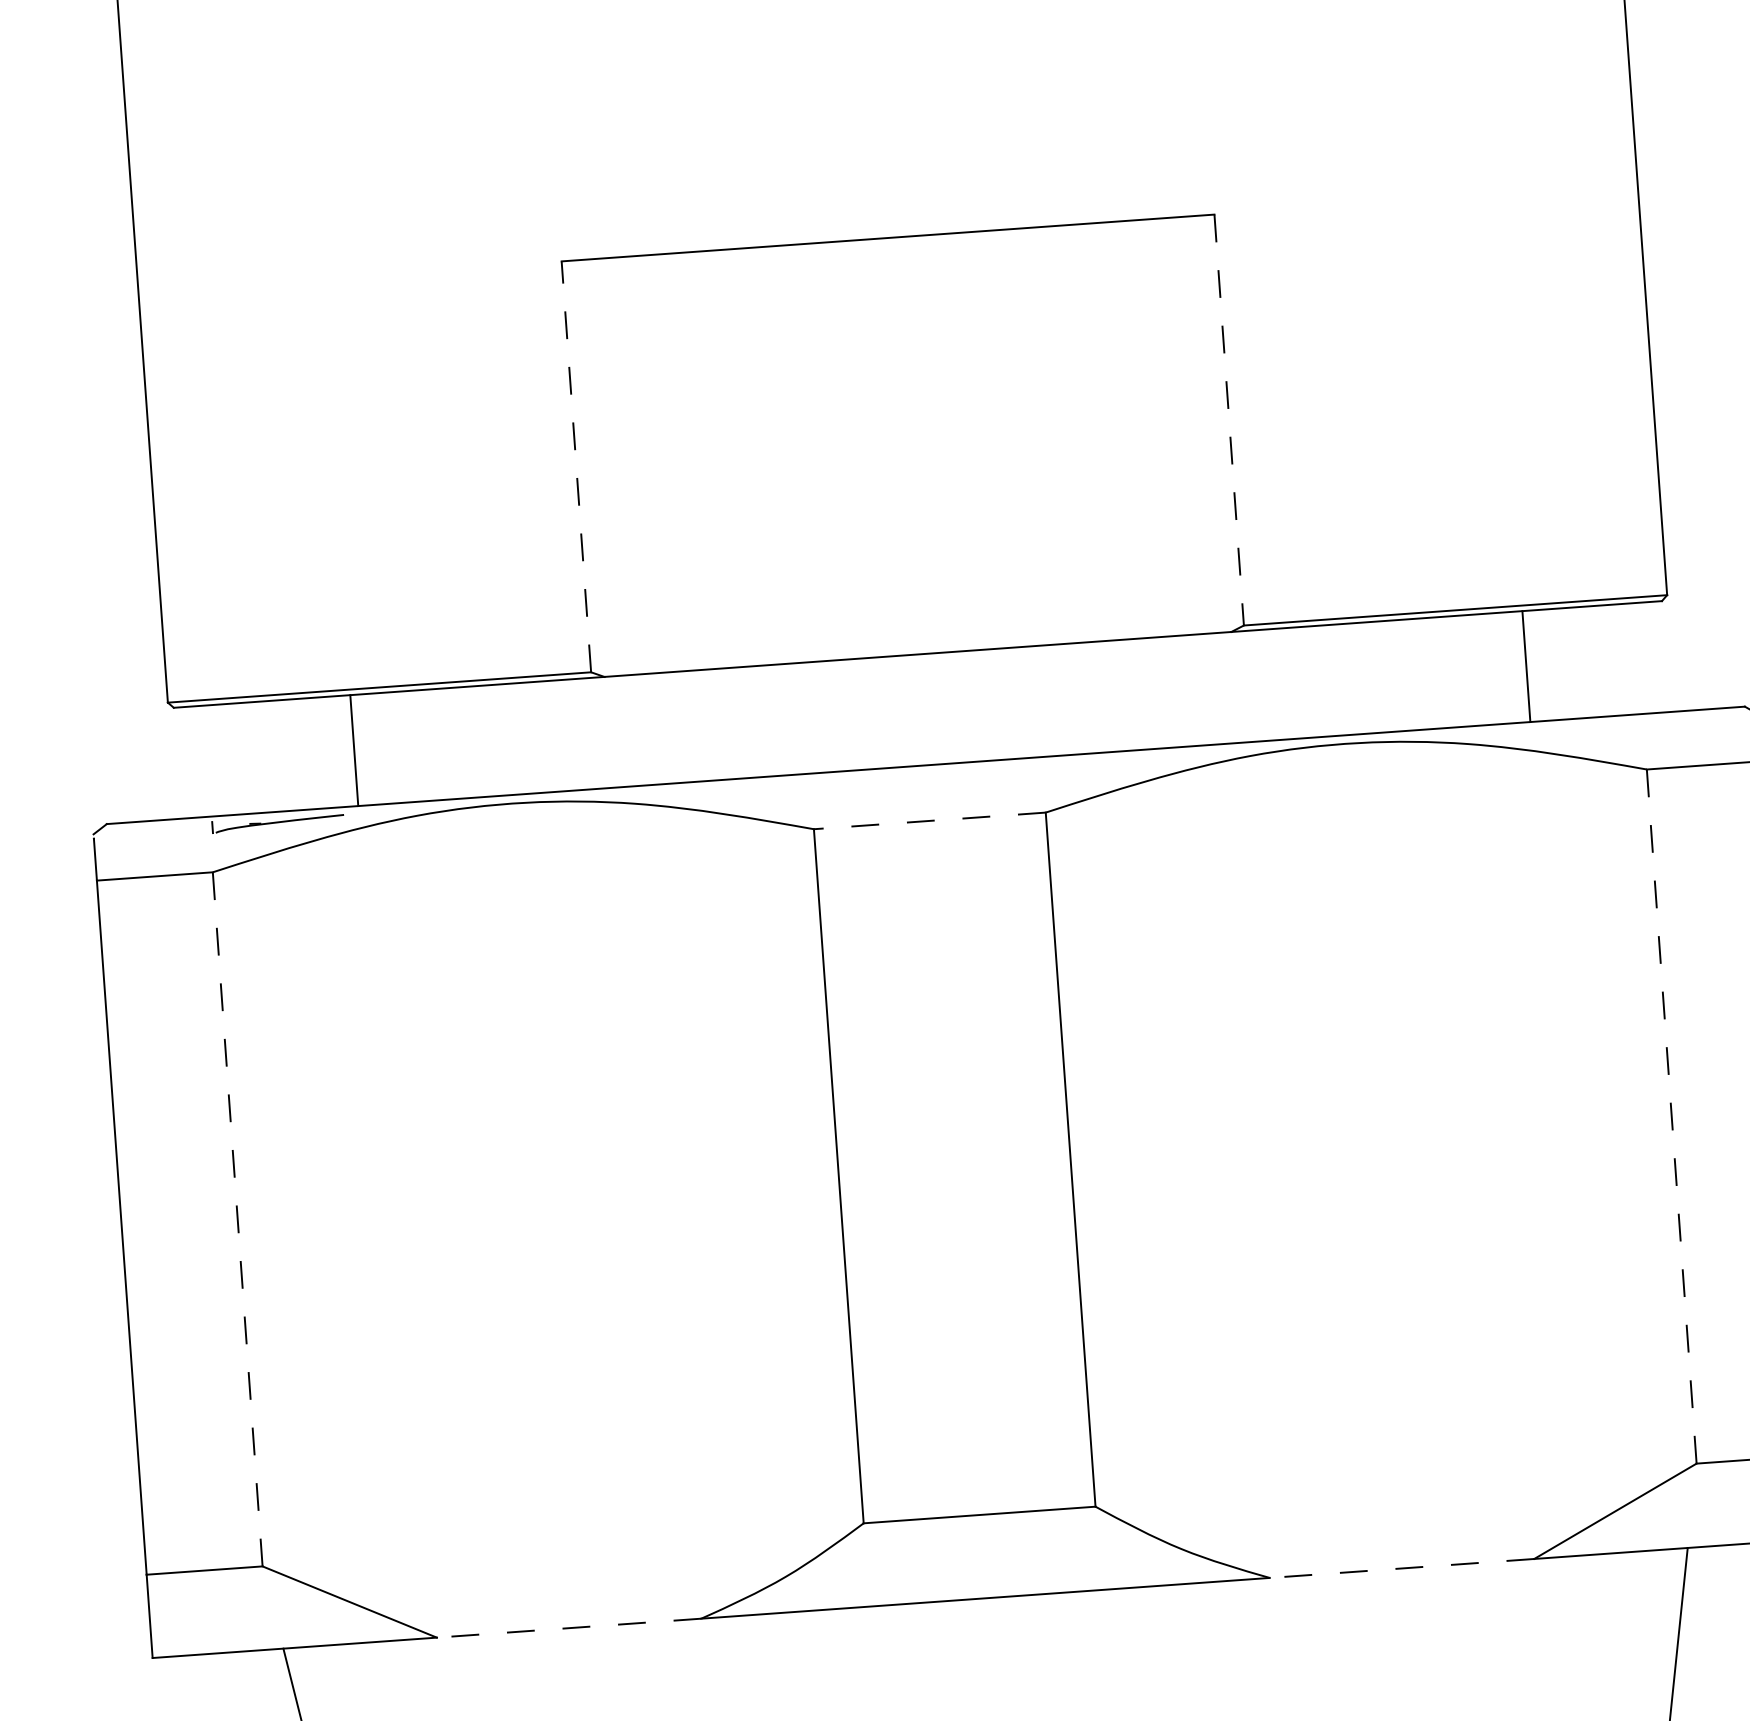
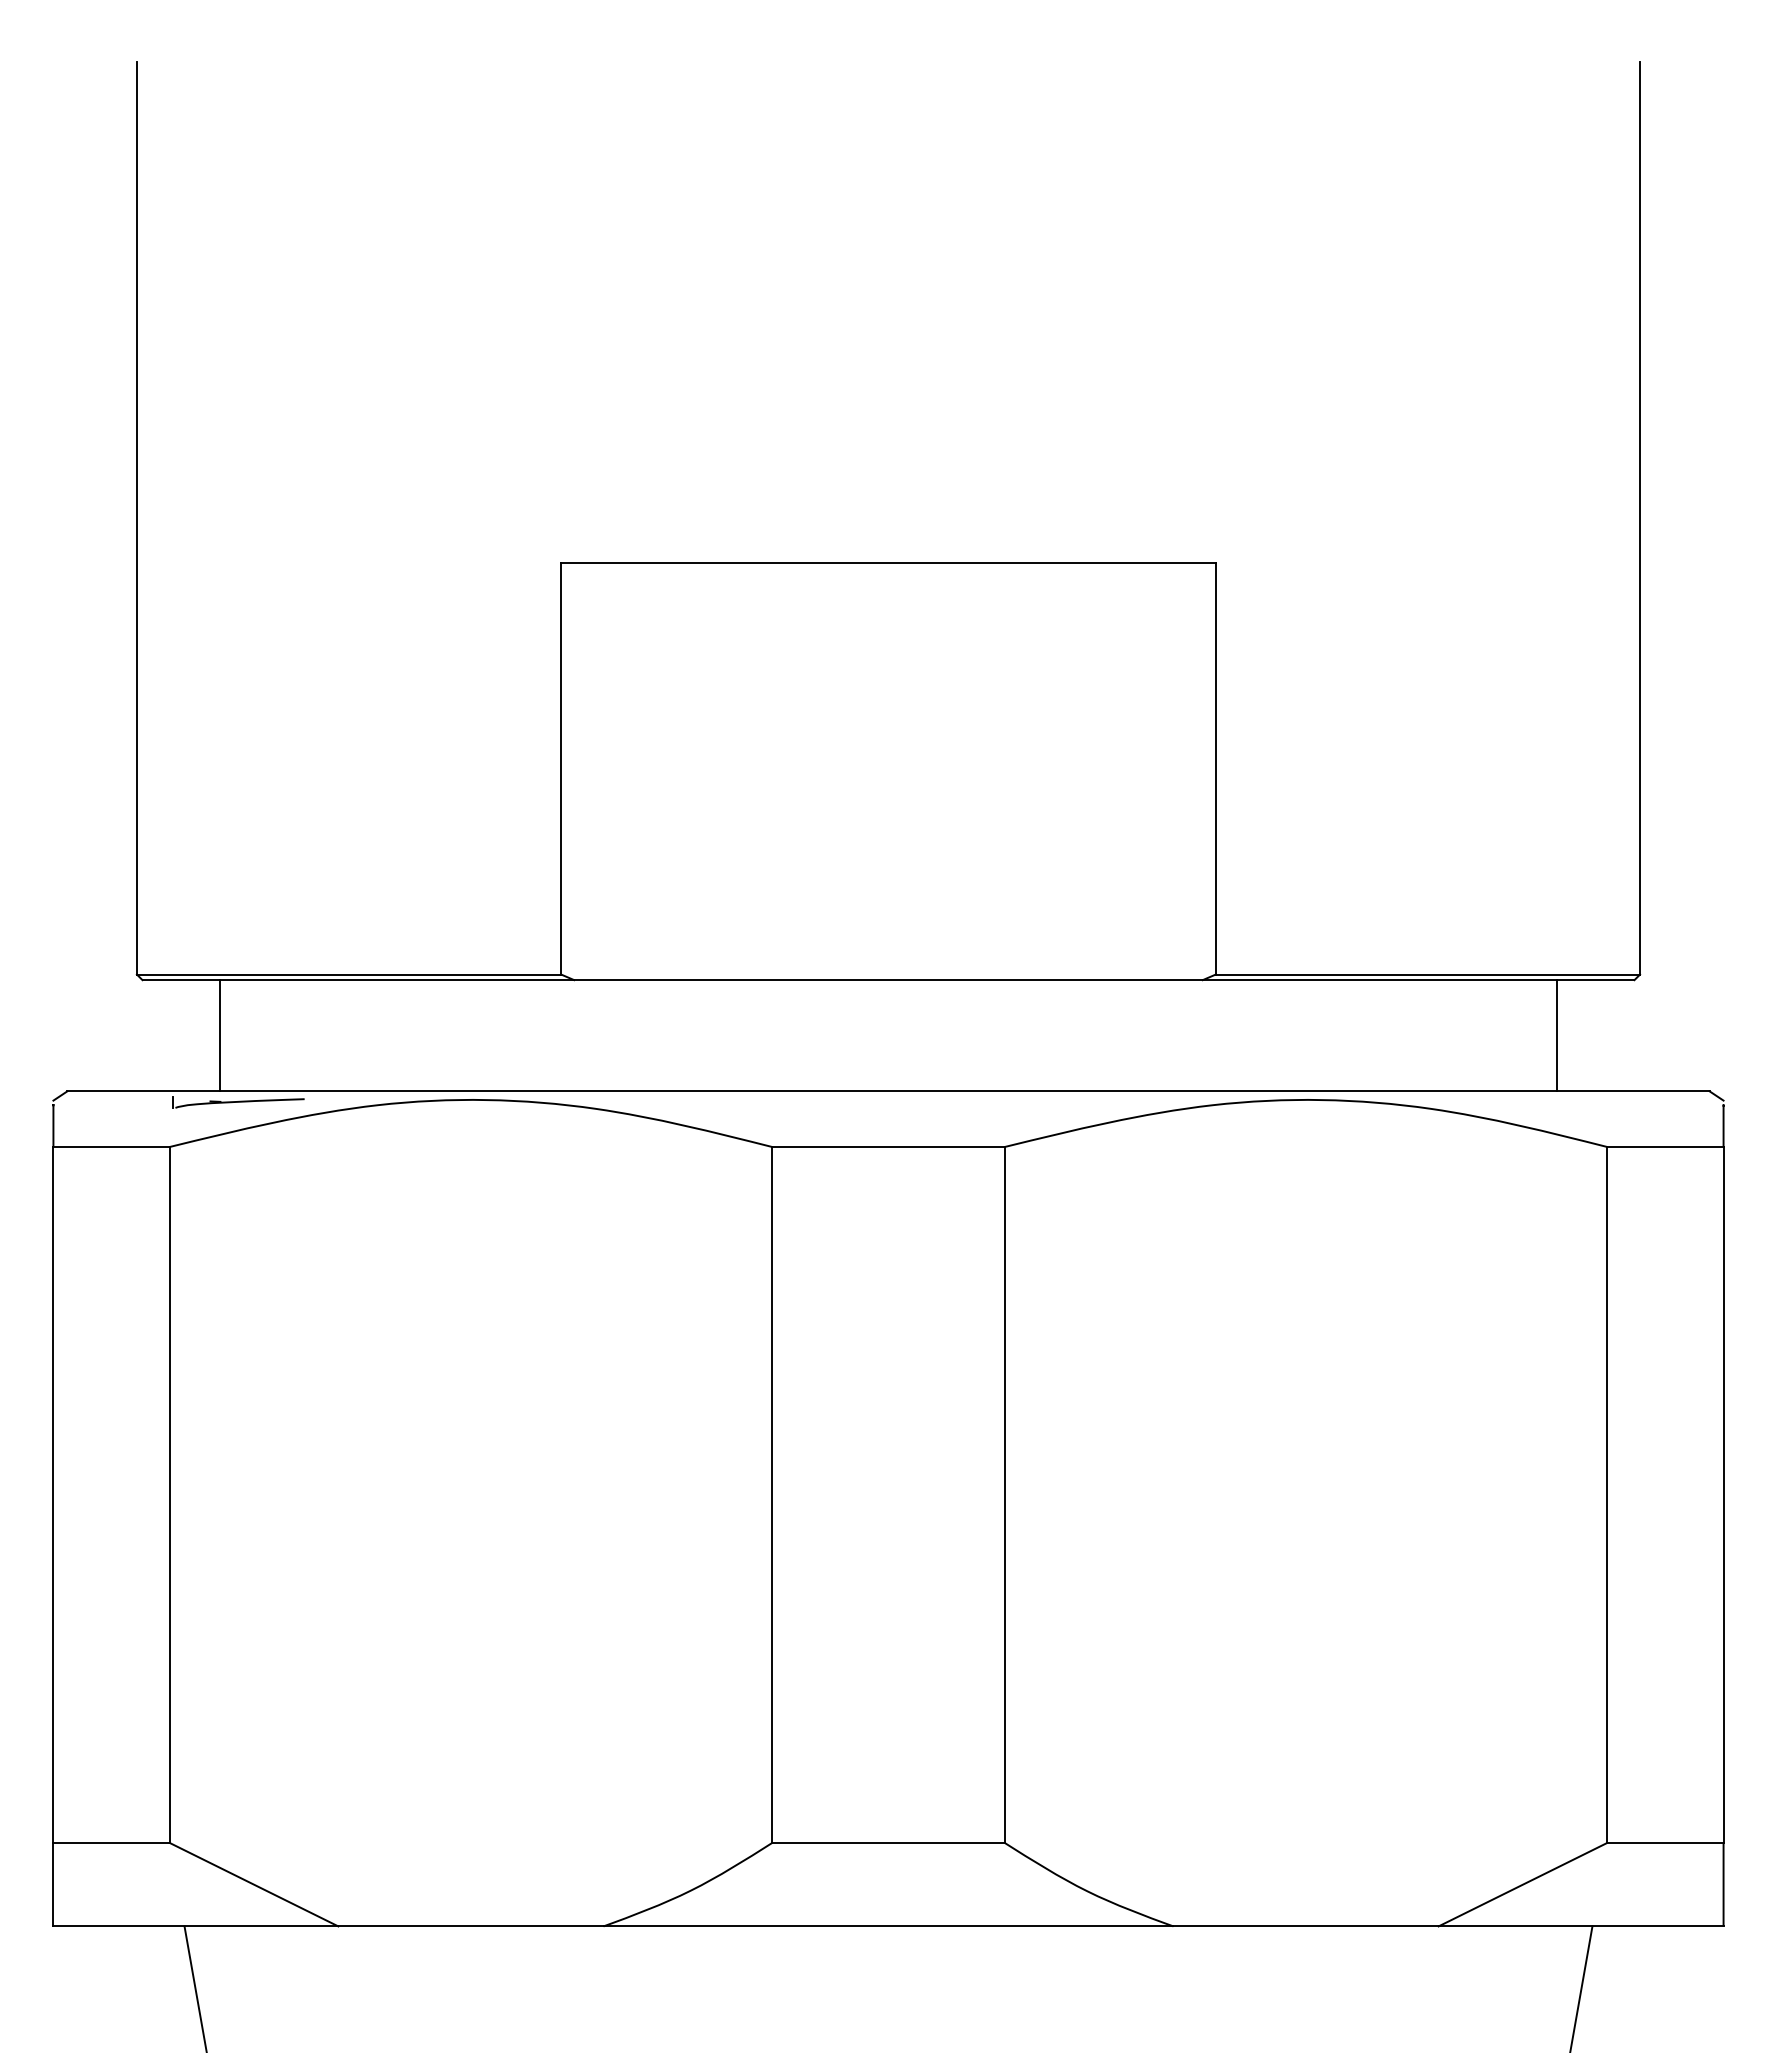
line: (1228, 419) -> (1215, 768), dashed -> solid
line: (576, 466) -> (561, 768), dashed -> solid
line: (1526, 666) -> (1556, 1035), moved
line: (354, 750) -> (220, 1035), moved
line: (929, 821) -> (888, 1147), dashed -> solid
line: (1671, 1116) -> (1607, 1494), dashed -> solid
line: (237, 1218) -> (169, 1494), dashed -> solid
line: (1402, 1568) -> (1306, 1926), dashed -> solid
line: (568, 1628) -> (470, 1926), dashed -> solid

